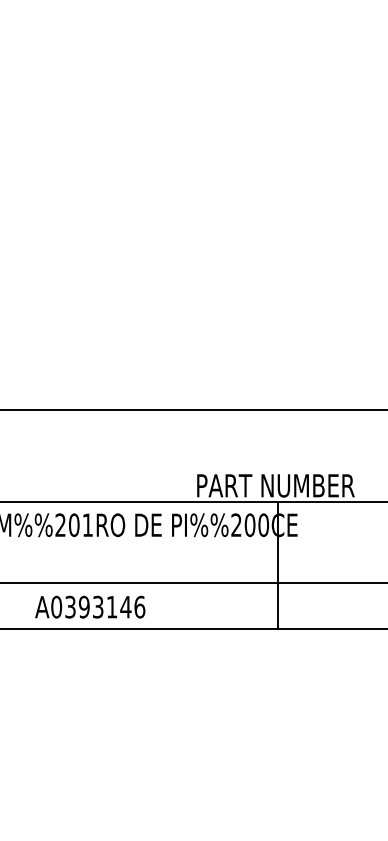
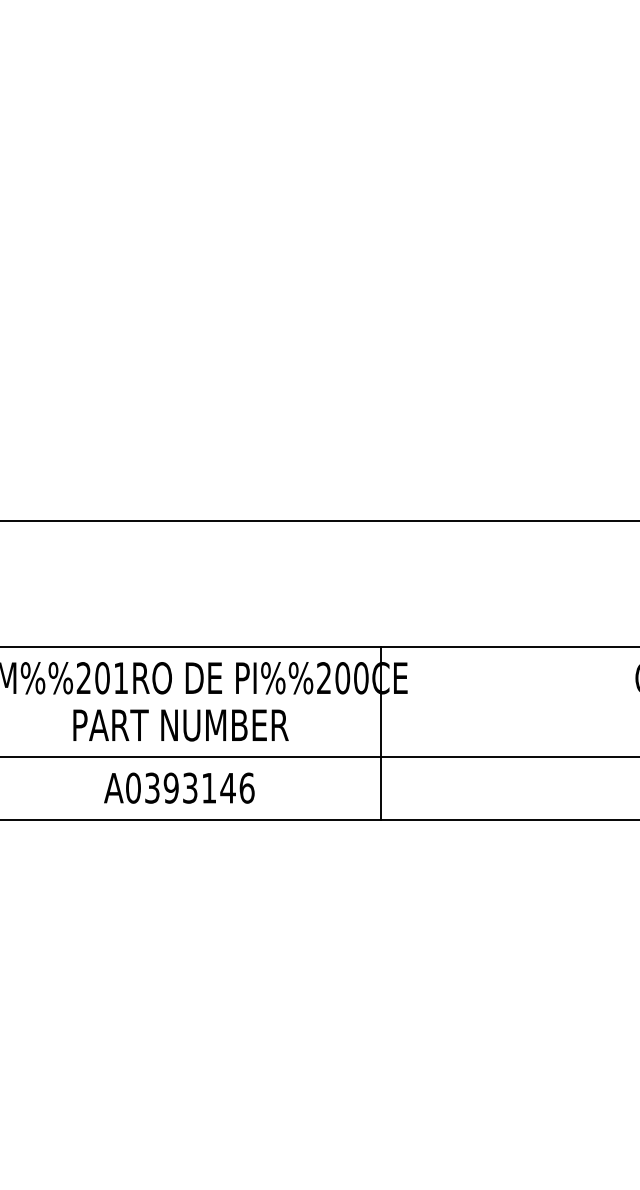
text: (275, 485) -> (180, 725), moved
text: (90, 606) -> (179, 787), moved

